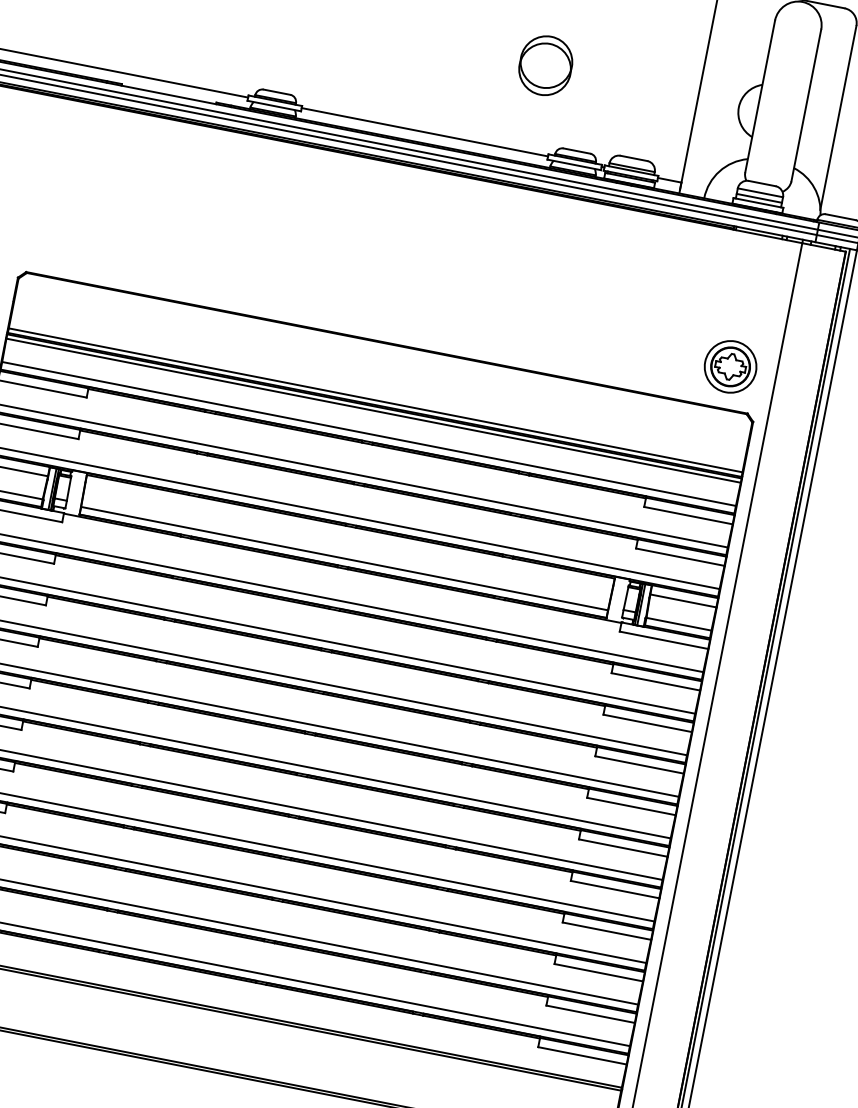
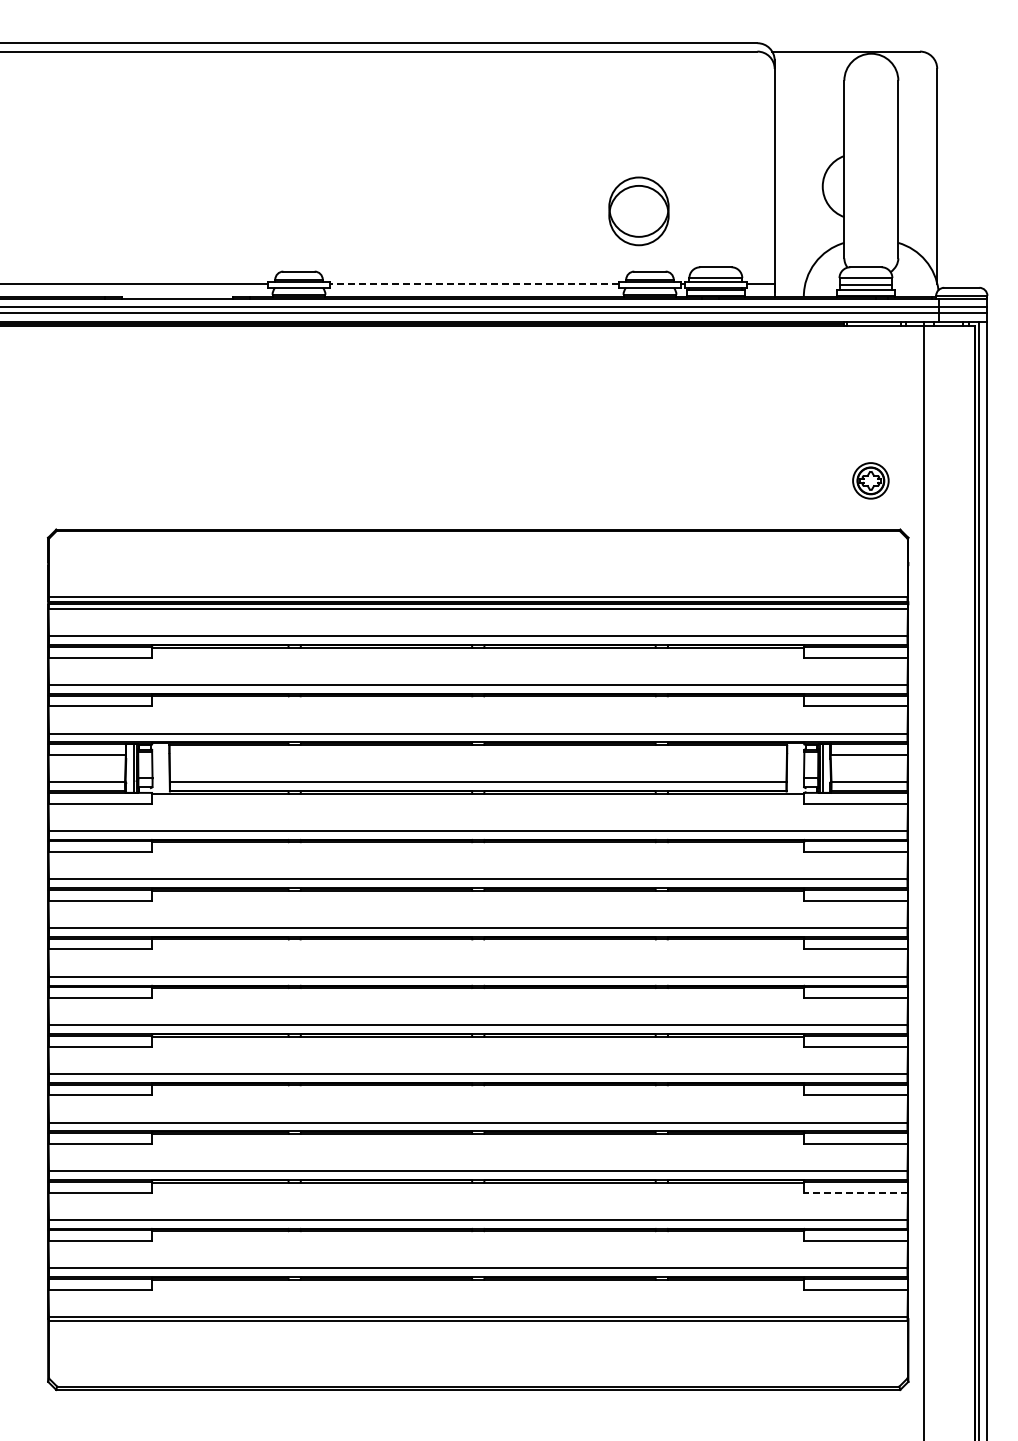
part: (545, 65) -> (638, 211), moved
line: (424, 132) -> (474, 284), solid -> dashed
part: (730, 366) -> (870, 480), size x0.6
line: (599, 972) -> (856, 1192), solid -> dashed

